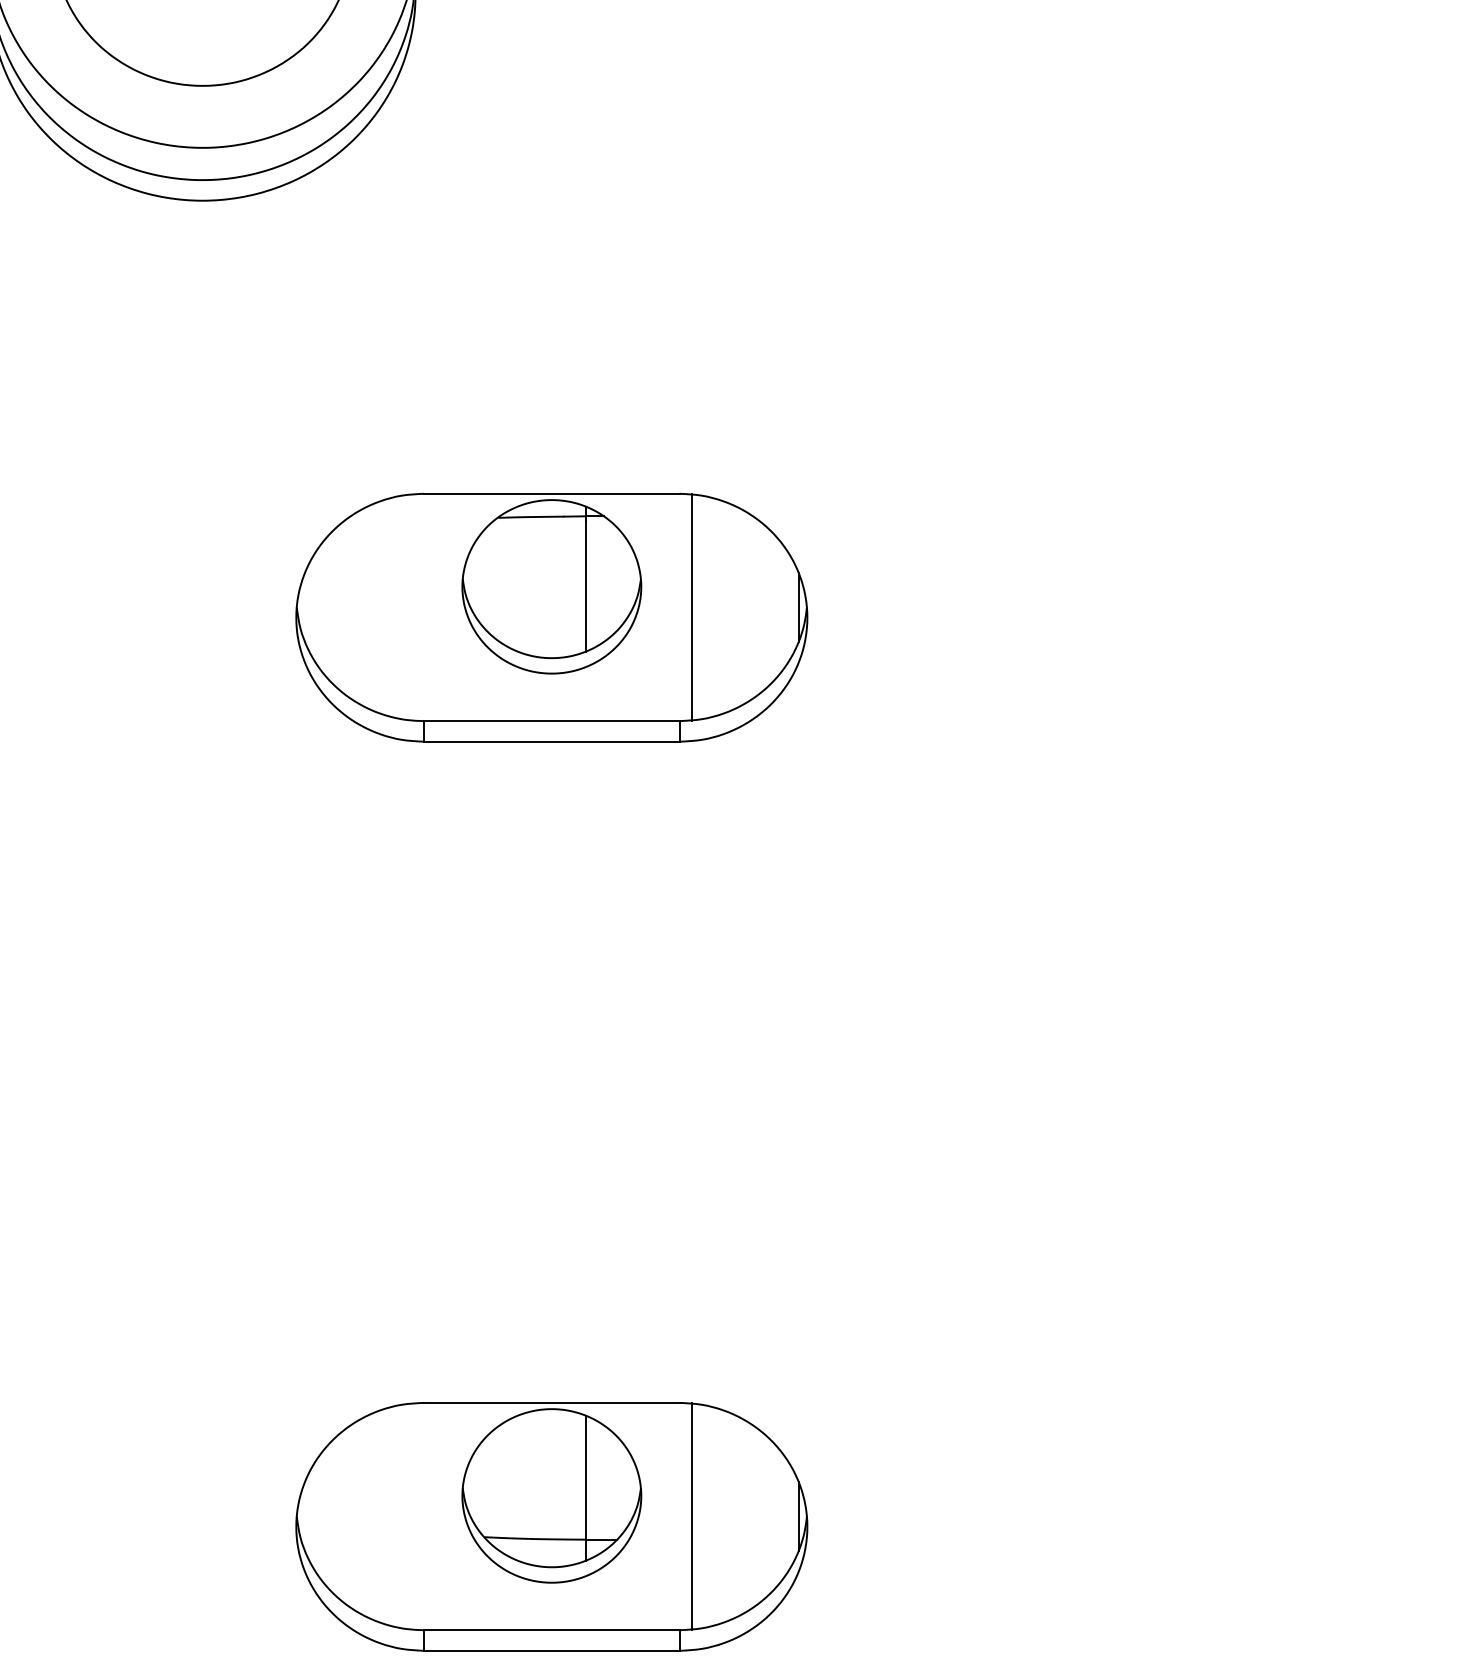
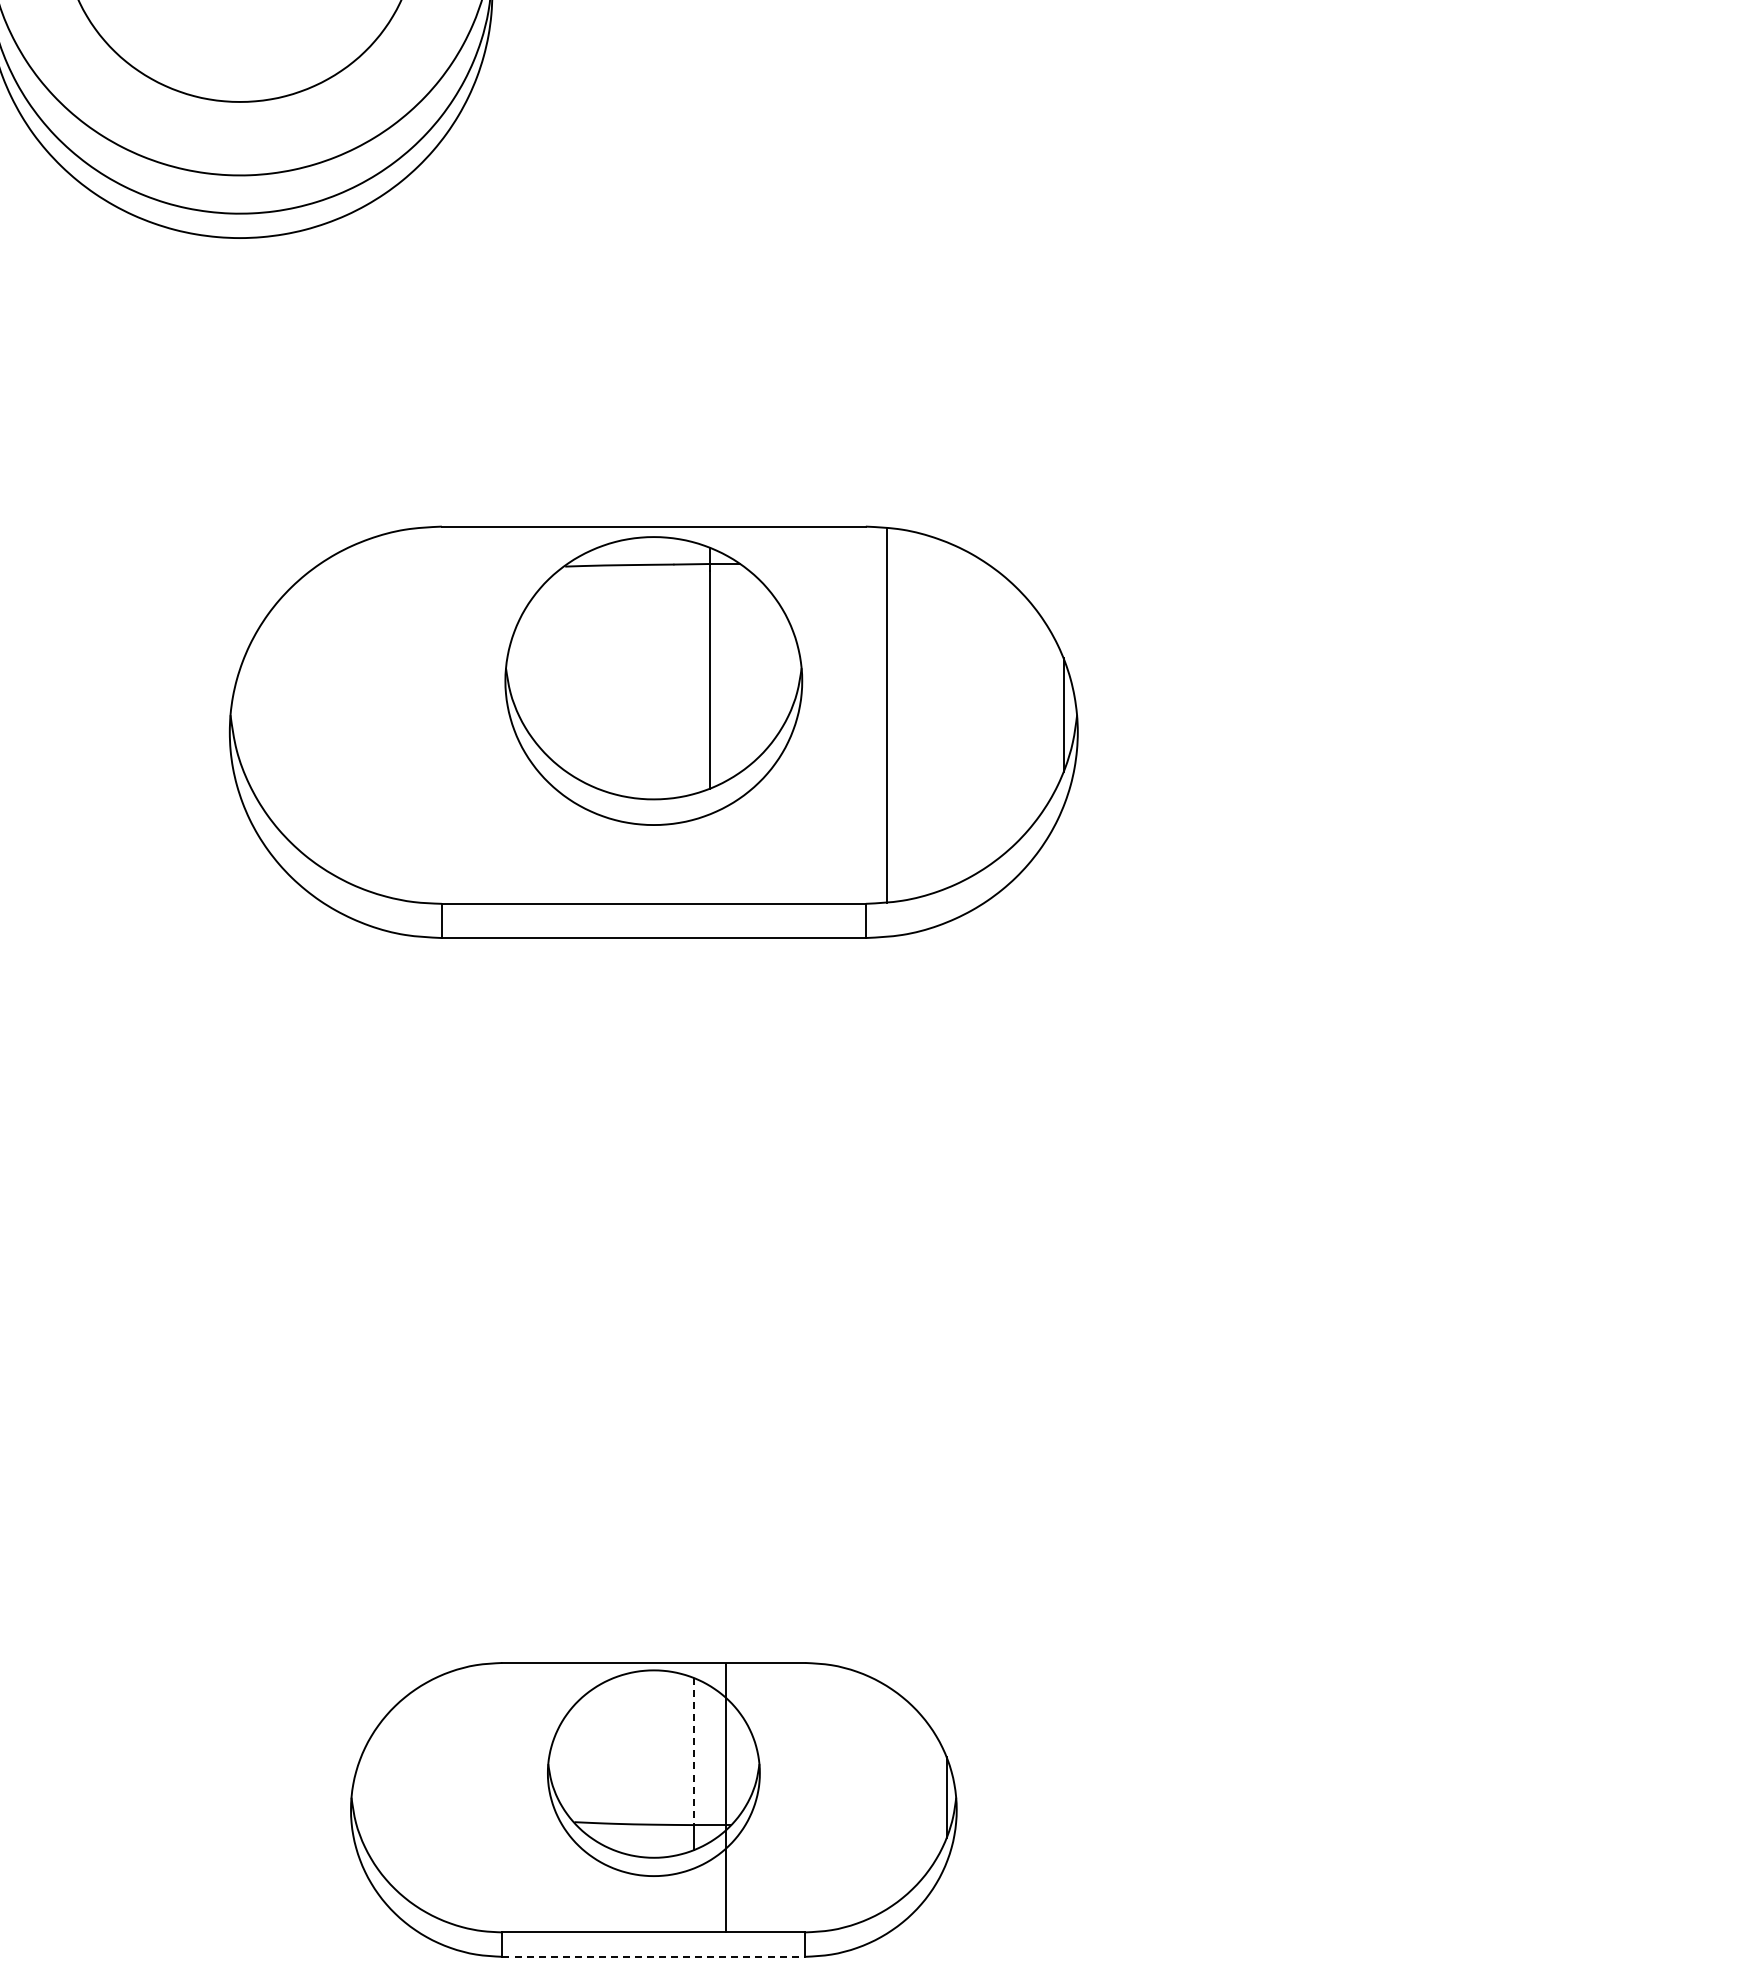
part: (551, 617) -> (653, 732), size x1.4
line: (586, 1478) -> (694, 1752), solid -> dashed
line: (692, 1516) -> (726, 1797), moved
line: (552, 1650) -> (654, 1956), solid -> dashed

